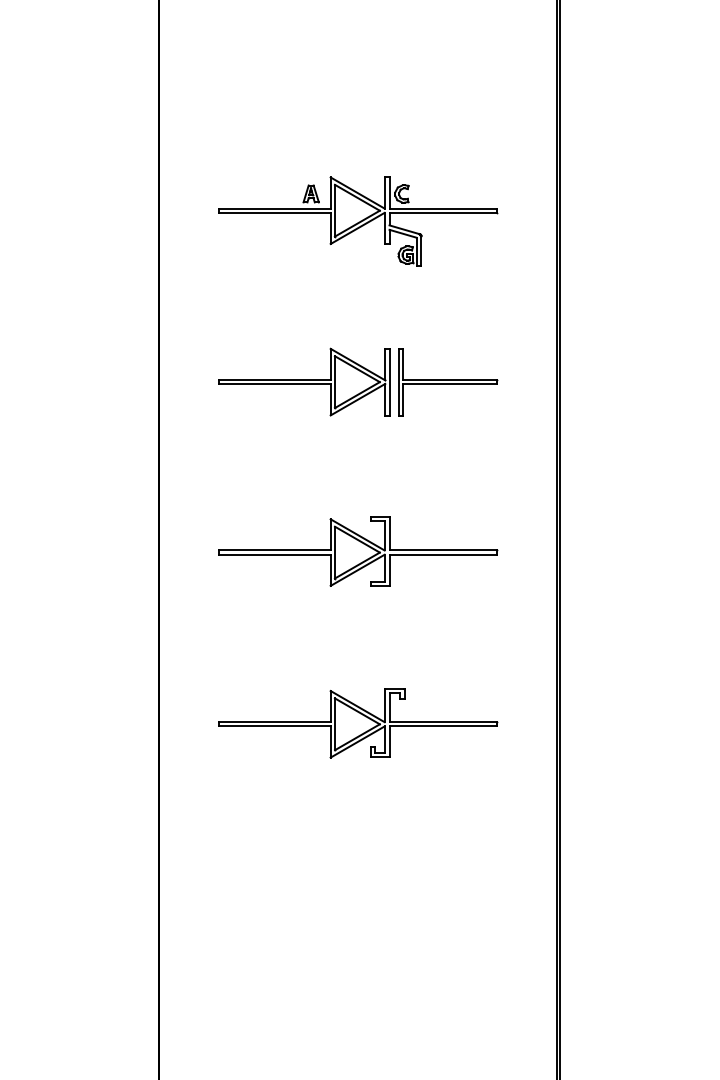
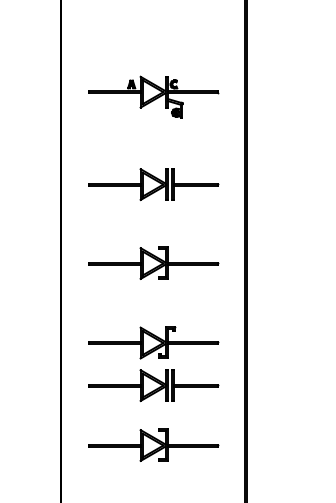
part: (358, 219) -> (153, 96), moved
part: (358, 815) -> (153, 385), added
part: (358, 943) -> (153, 444), added

